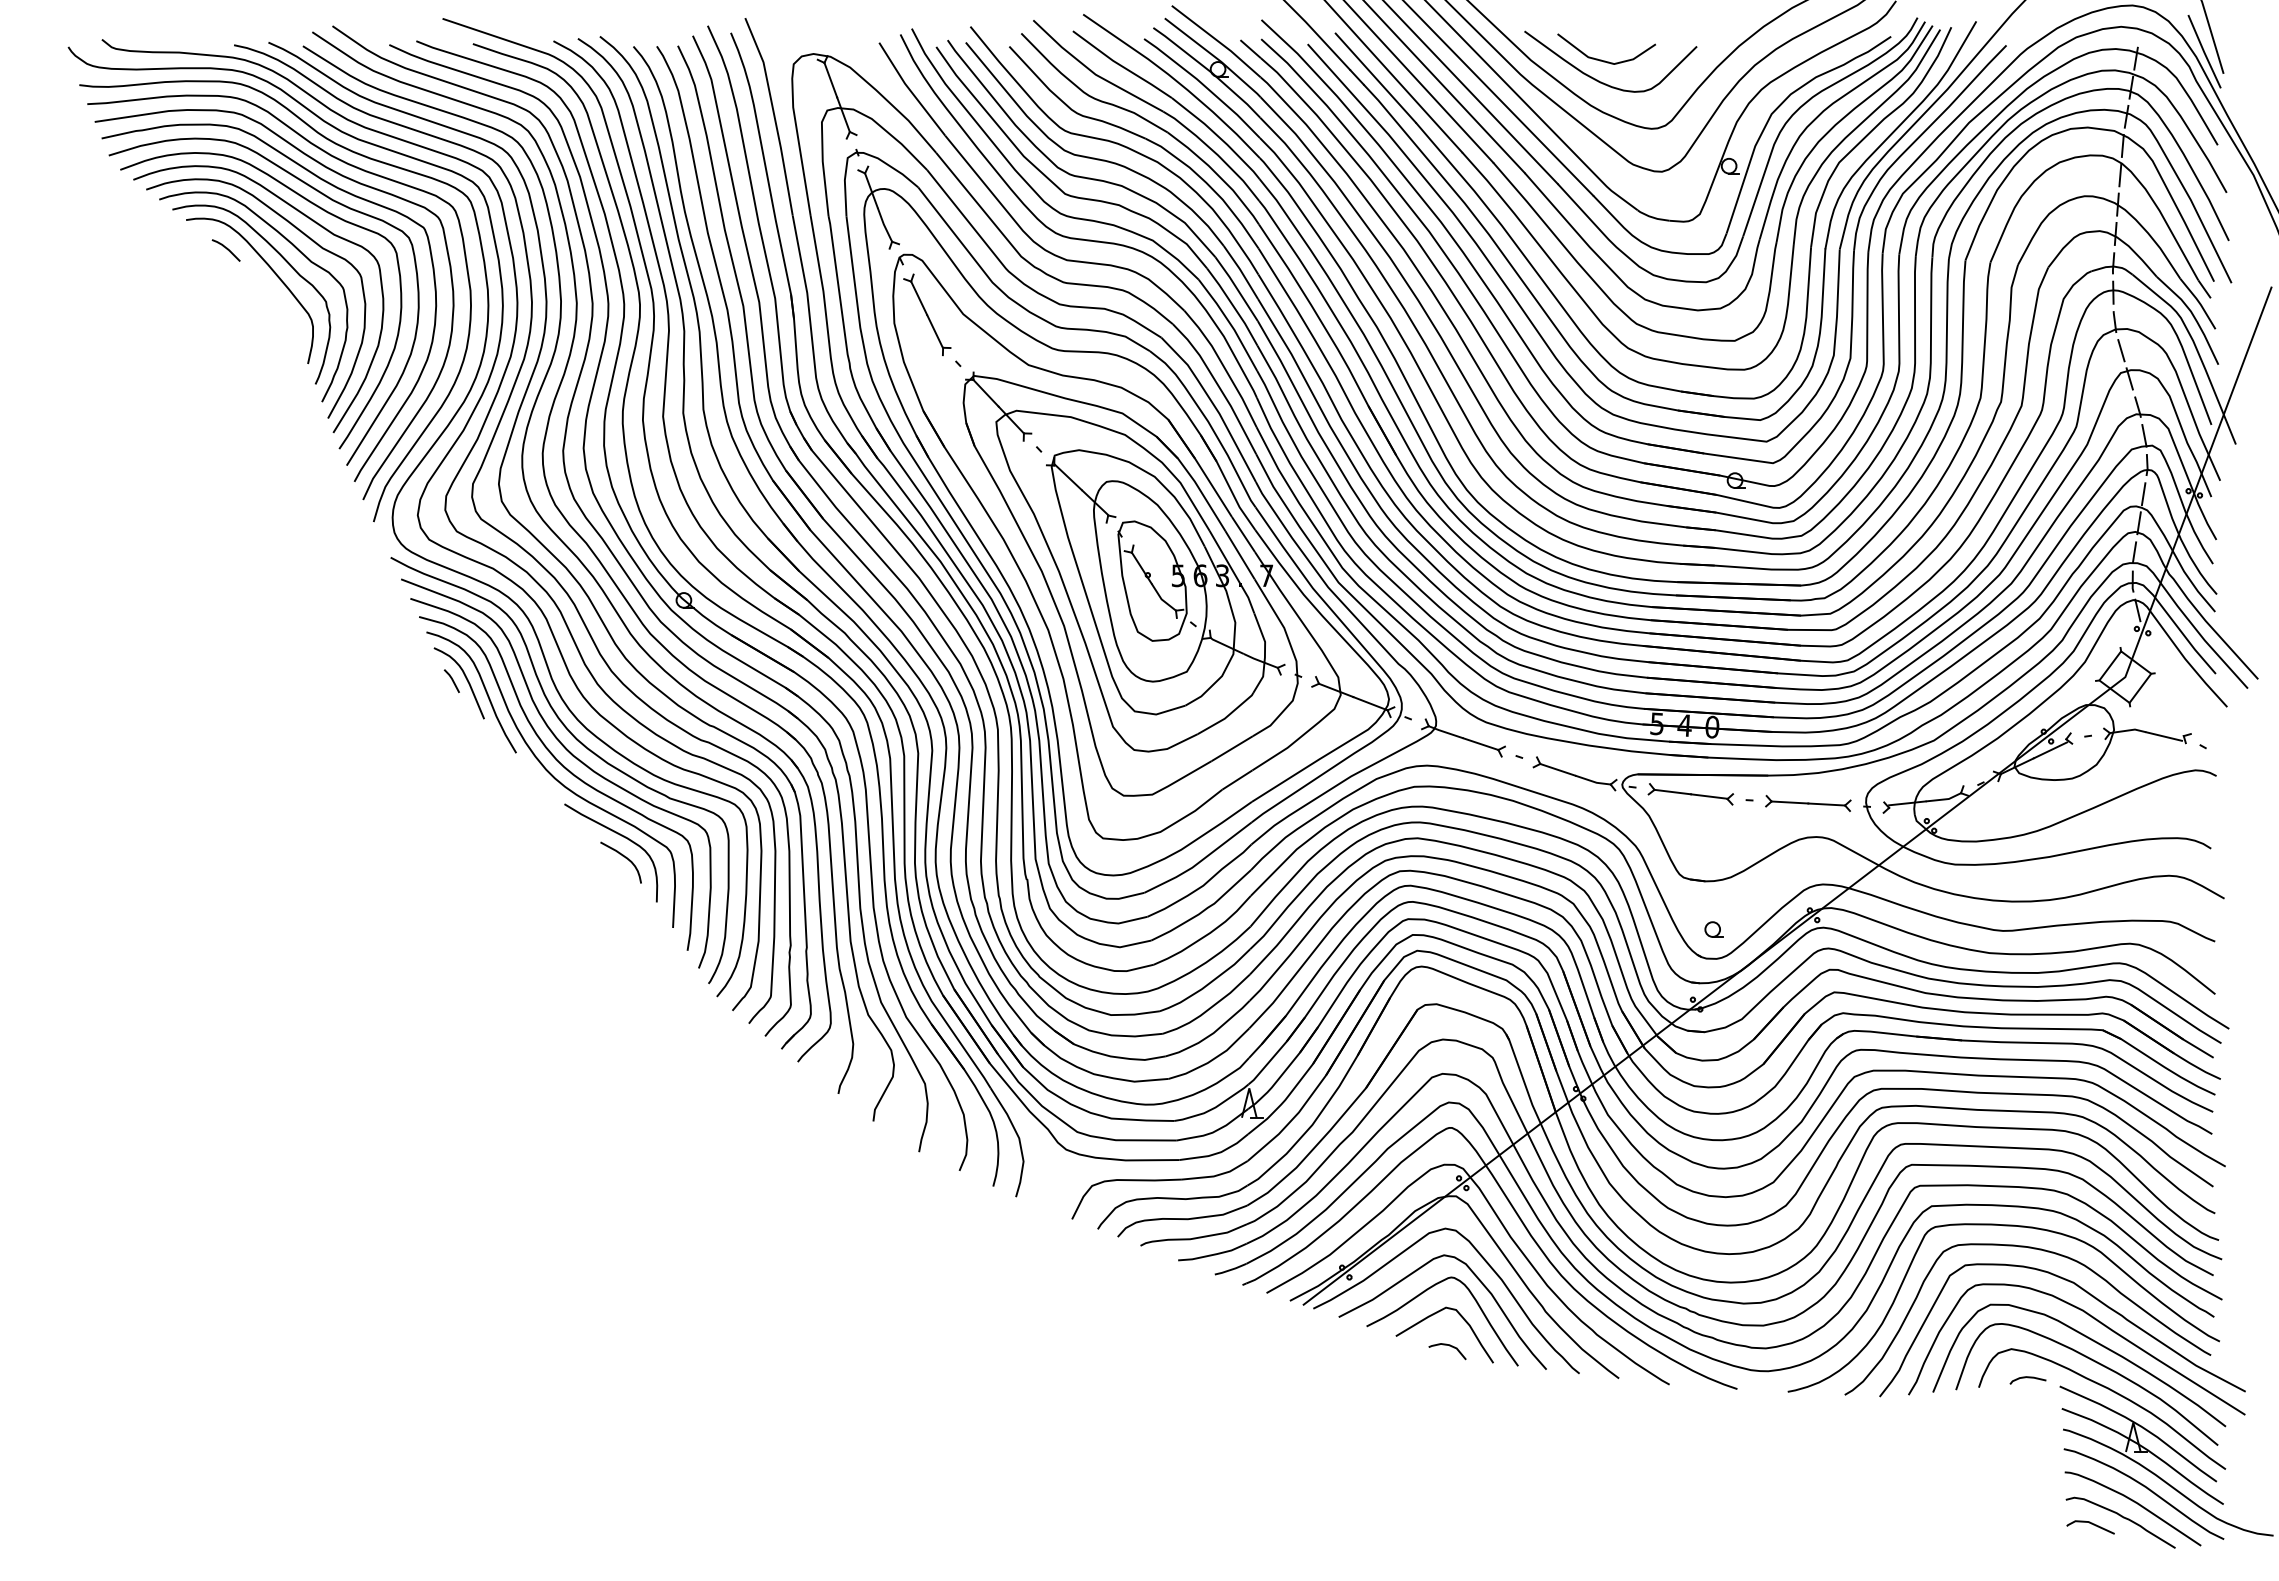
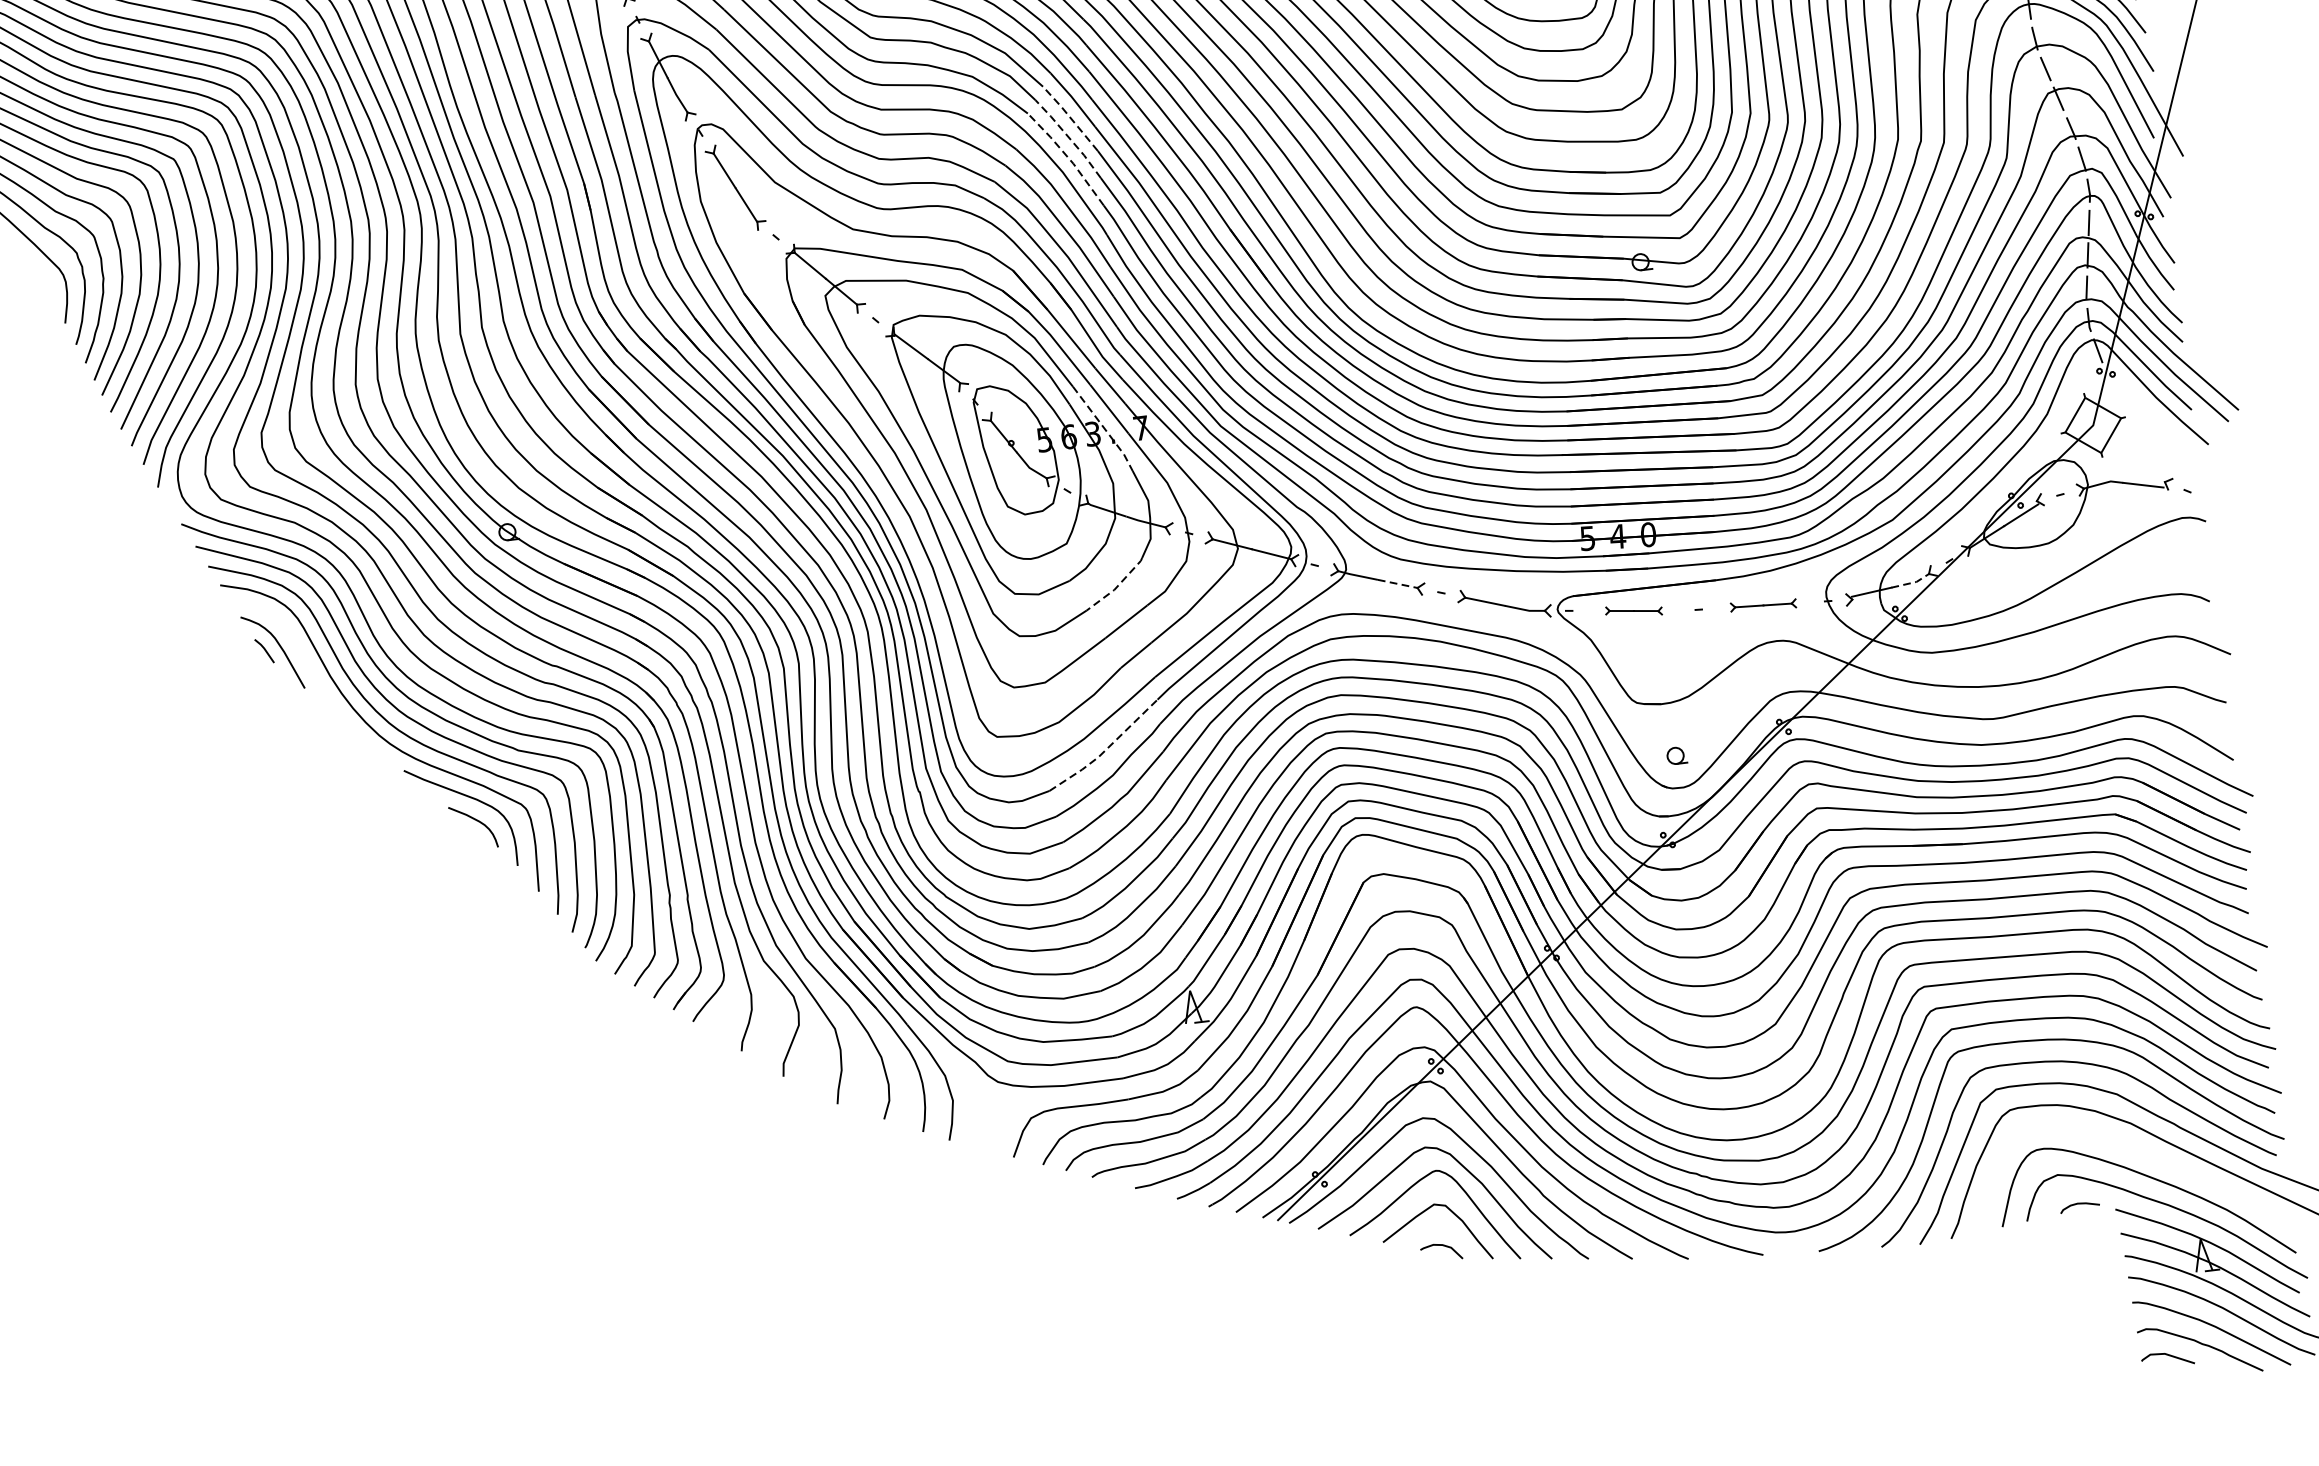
line: (1236, 287) -> (1070, 117), solid -> dashed
line: (1233, 306) -> (1069, 138), solid -> dashed
line: (1230, 323) -> (1068, 157), solid -> dashed
line: (1233, 571) -> (1104, 427), solid -> dashed
curve: (483, 687) -> (299, 653), removed
line: (1227, 716) -> (1117, 587), solid -> dashed
line: (1481, 744) -> (1398, 584), solid -> dashed
part: (1690, 794) -> (1633, 611), size x0.6
line: (1945, 799) -> (1912, 582), solid -> dashed
part: (1808, 803) -> (1763, 605), size x0.7
line: (1199, 862) -> (1105, 750), solid -> dashed
curve: (2092, 1341) -> (2145, 1155), removed

